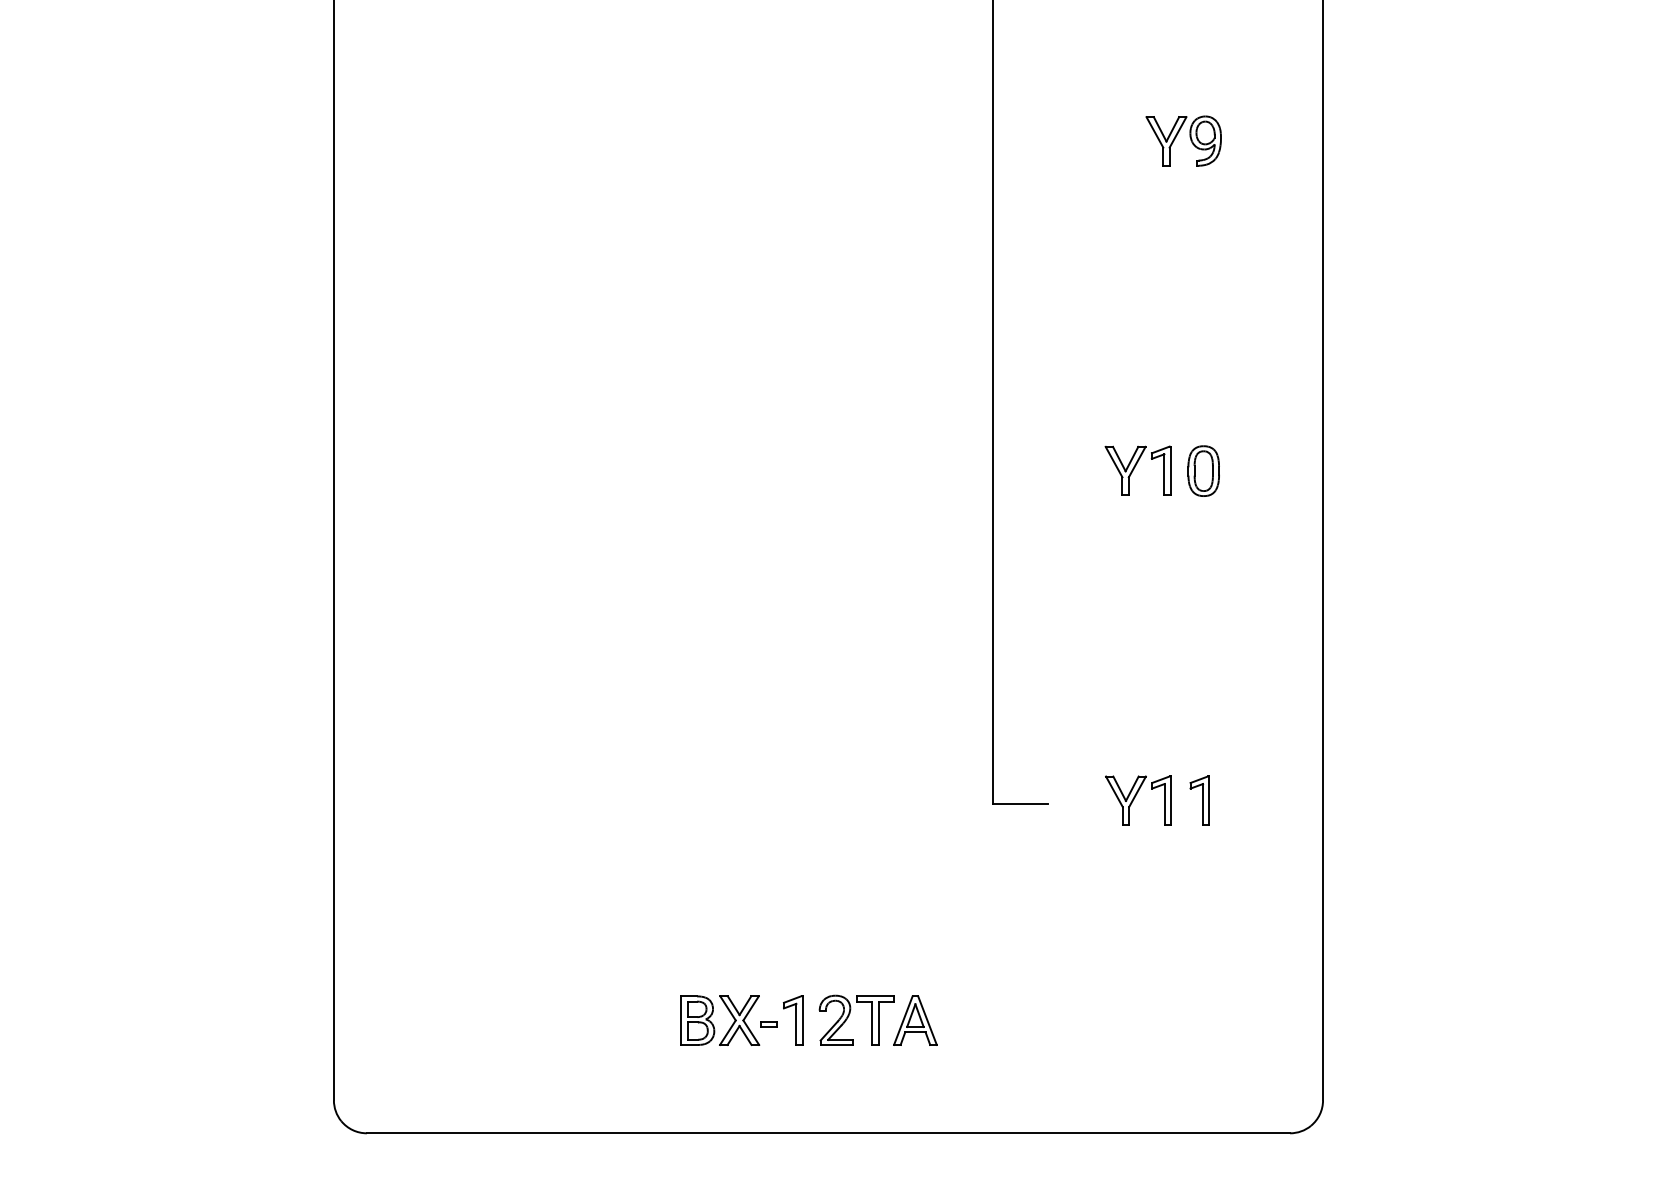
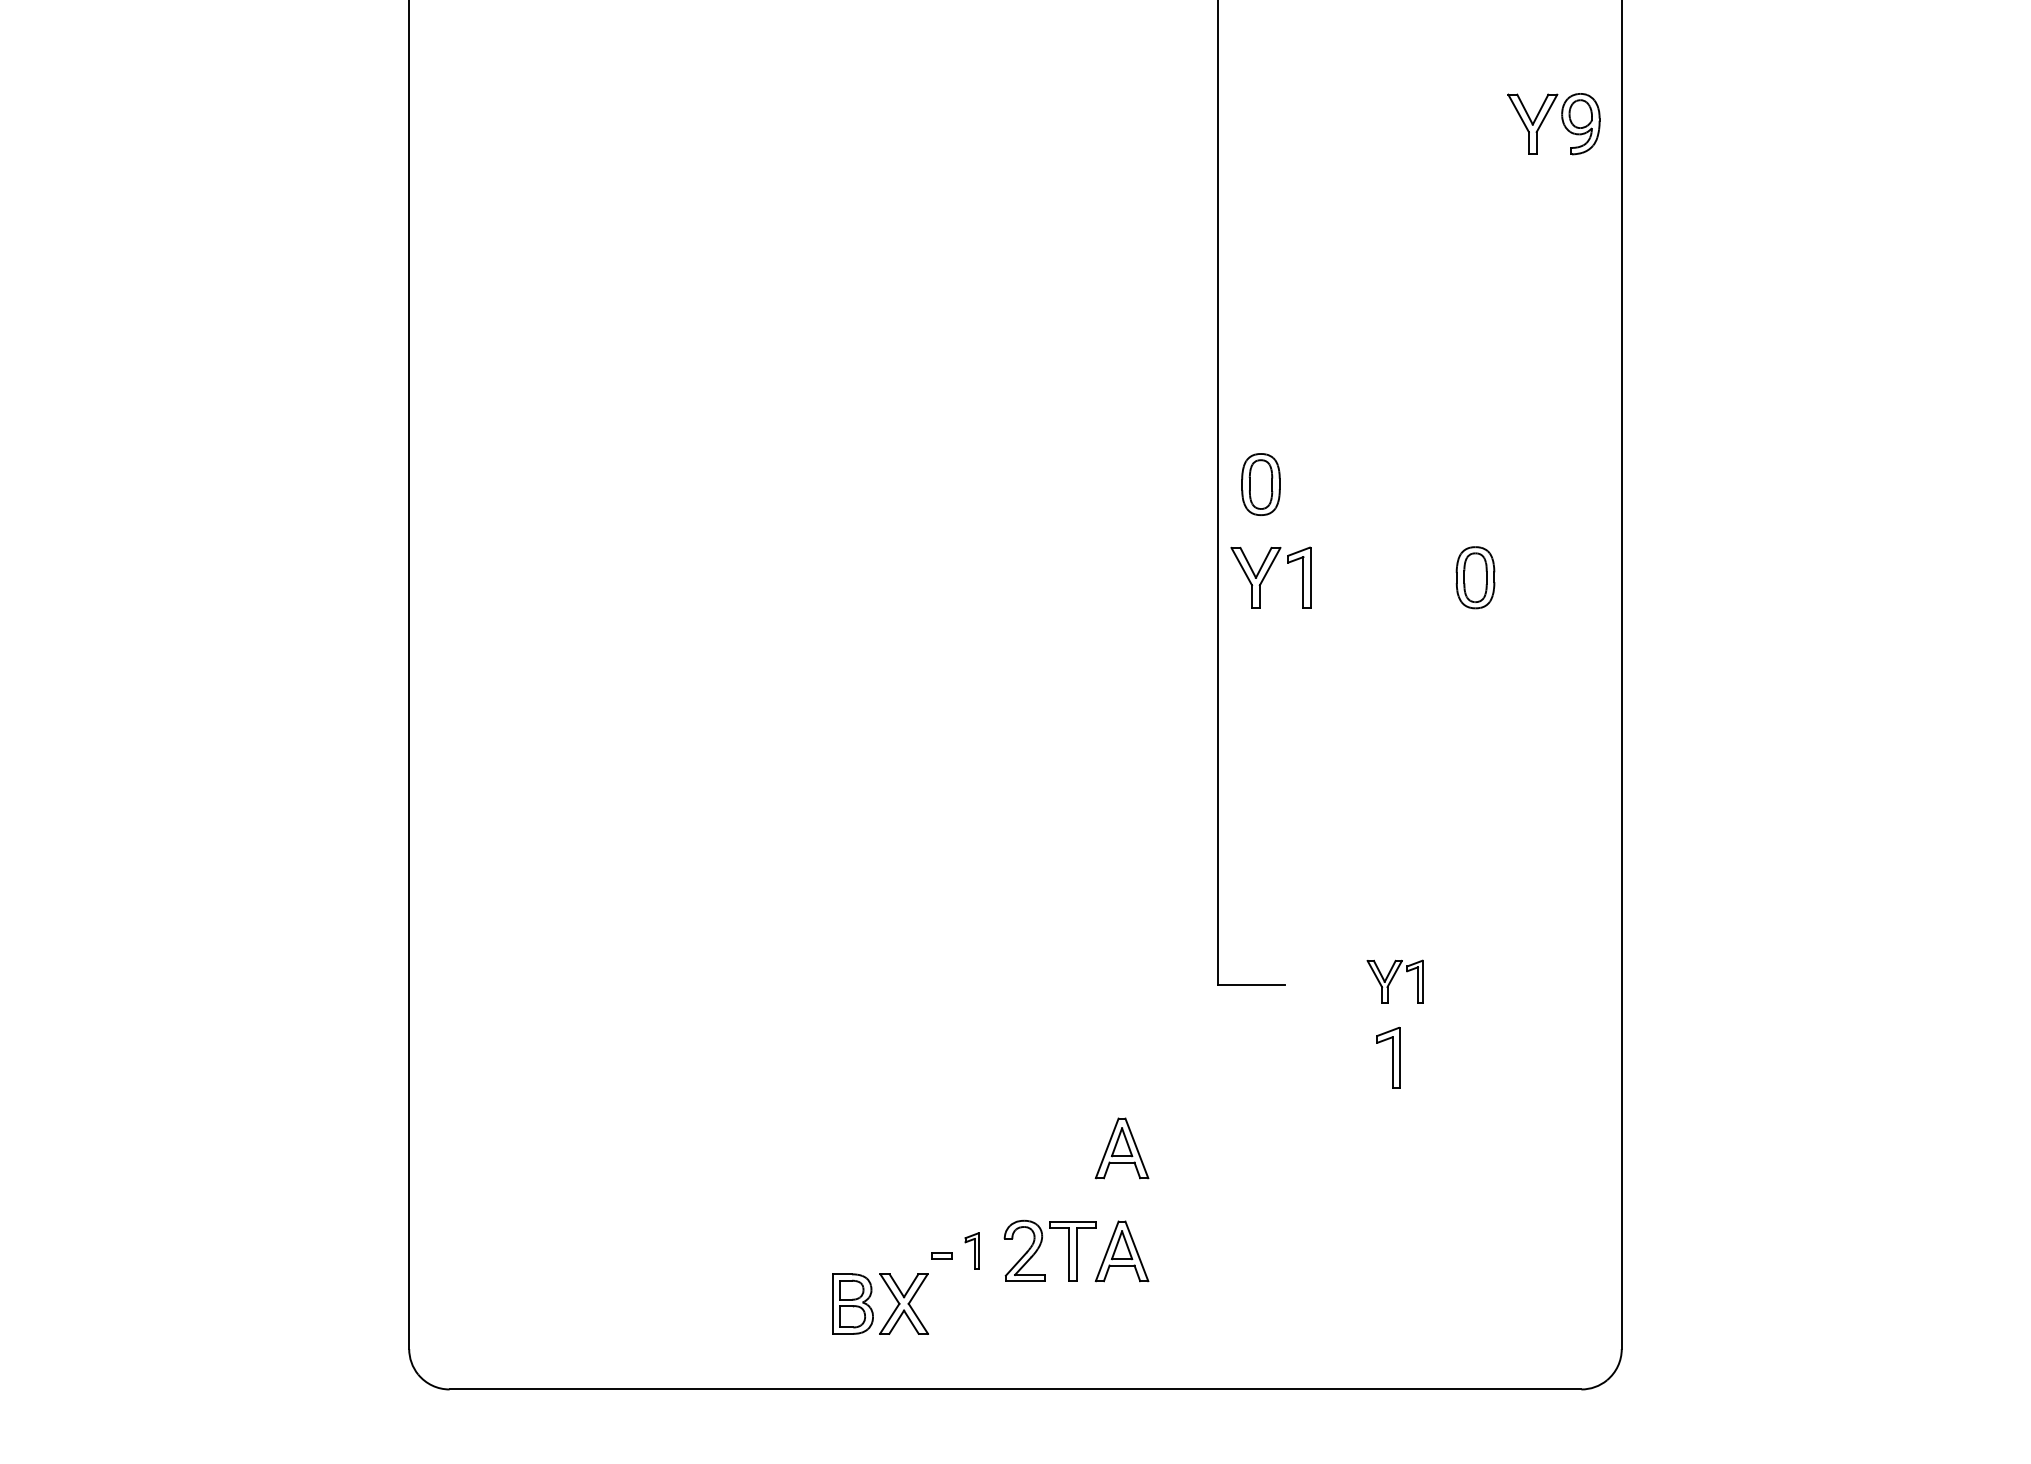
part: (1189, 137) -> (1561, 119), moved
part: (1028, 394) -> (1260, 483), added
part: (1137, 470) -> (1270, 576), moved
part: (1138, 800) -> (1395, 981), size x0.7
part: (1199, 800) -> (1388, 1057), moved
part: (915, 936) -> (1122, 1148), added
part: (793, 1020) -> (972, 1251), size x0.6
part: (713, 1023) -> (872, 1307), moved

